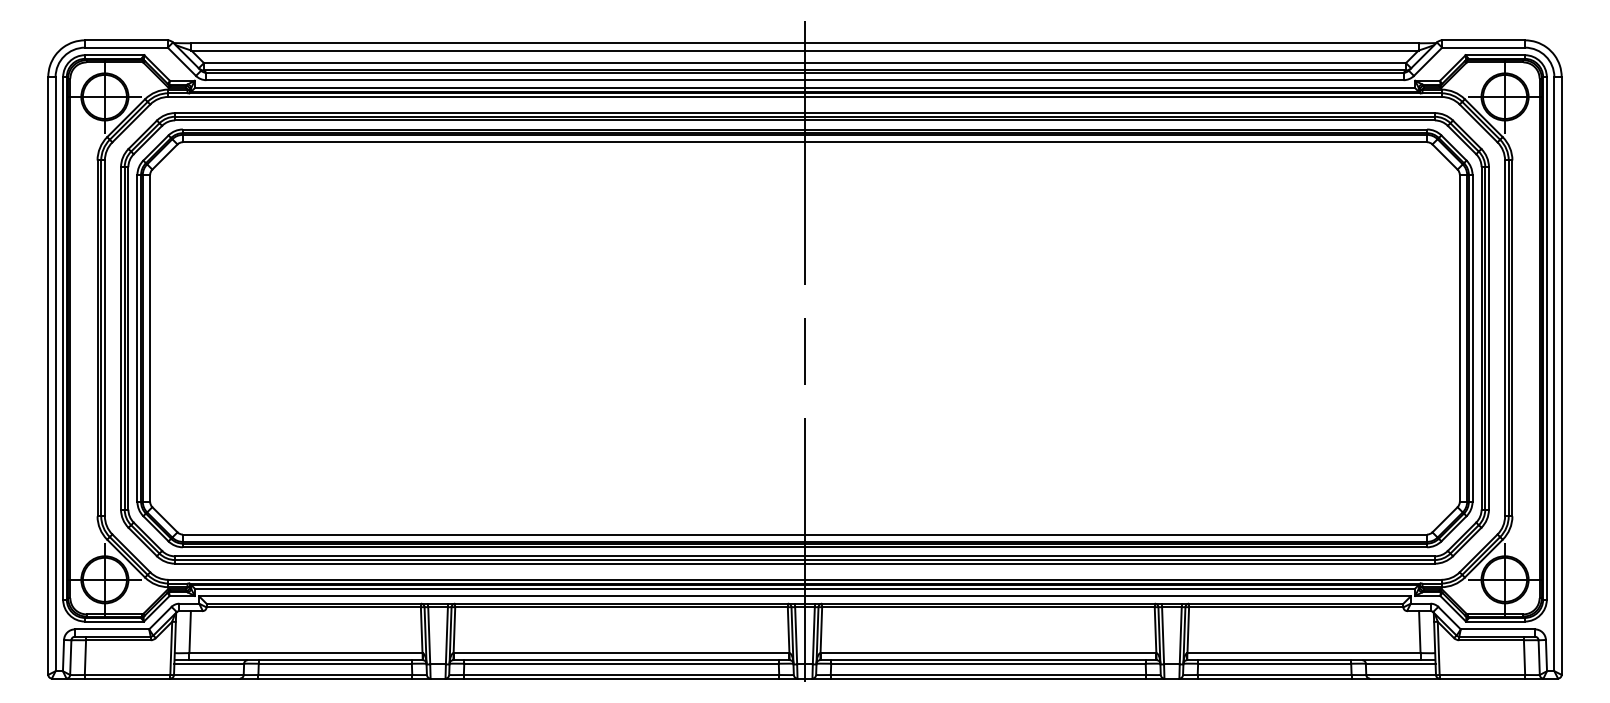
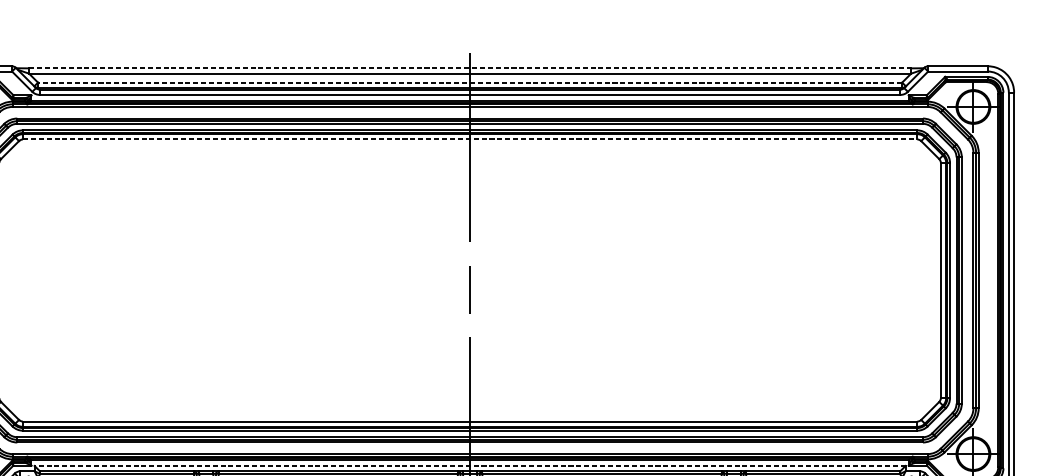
line: (805, 43) -> (470, 68), solid -> dashed
line: (804, 63) -> (469, 82), solid -> dashed
line: (805, 142) -> (470, 139), solid -> dashed
line: (805, 596) -> (470, 466), solid -> dashed

